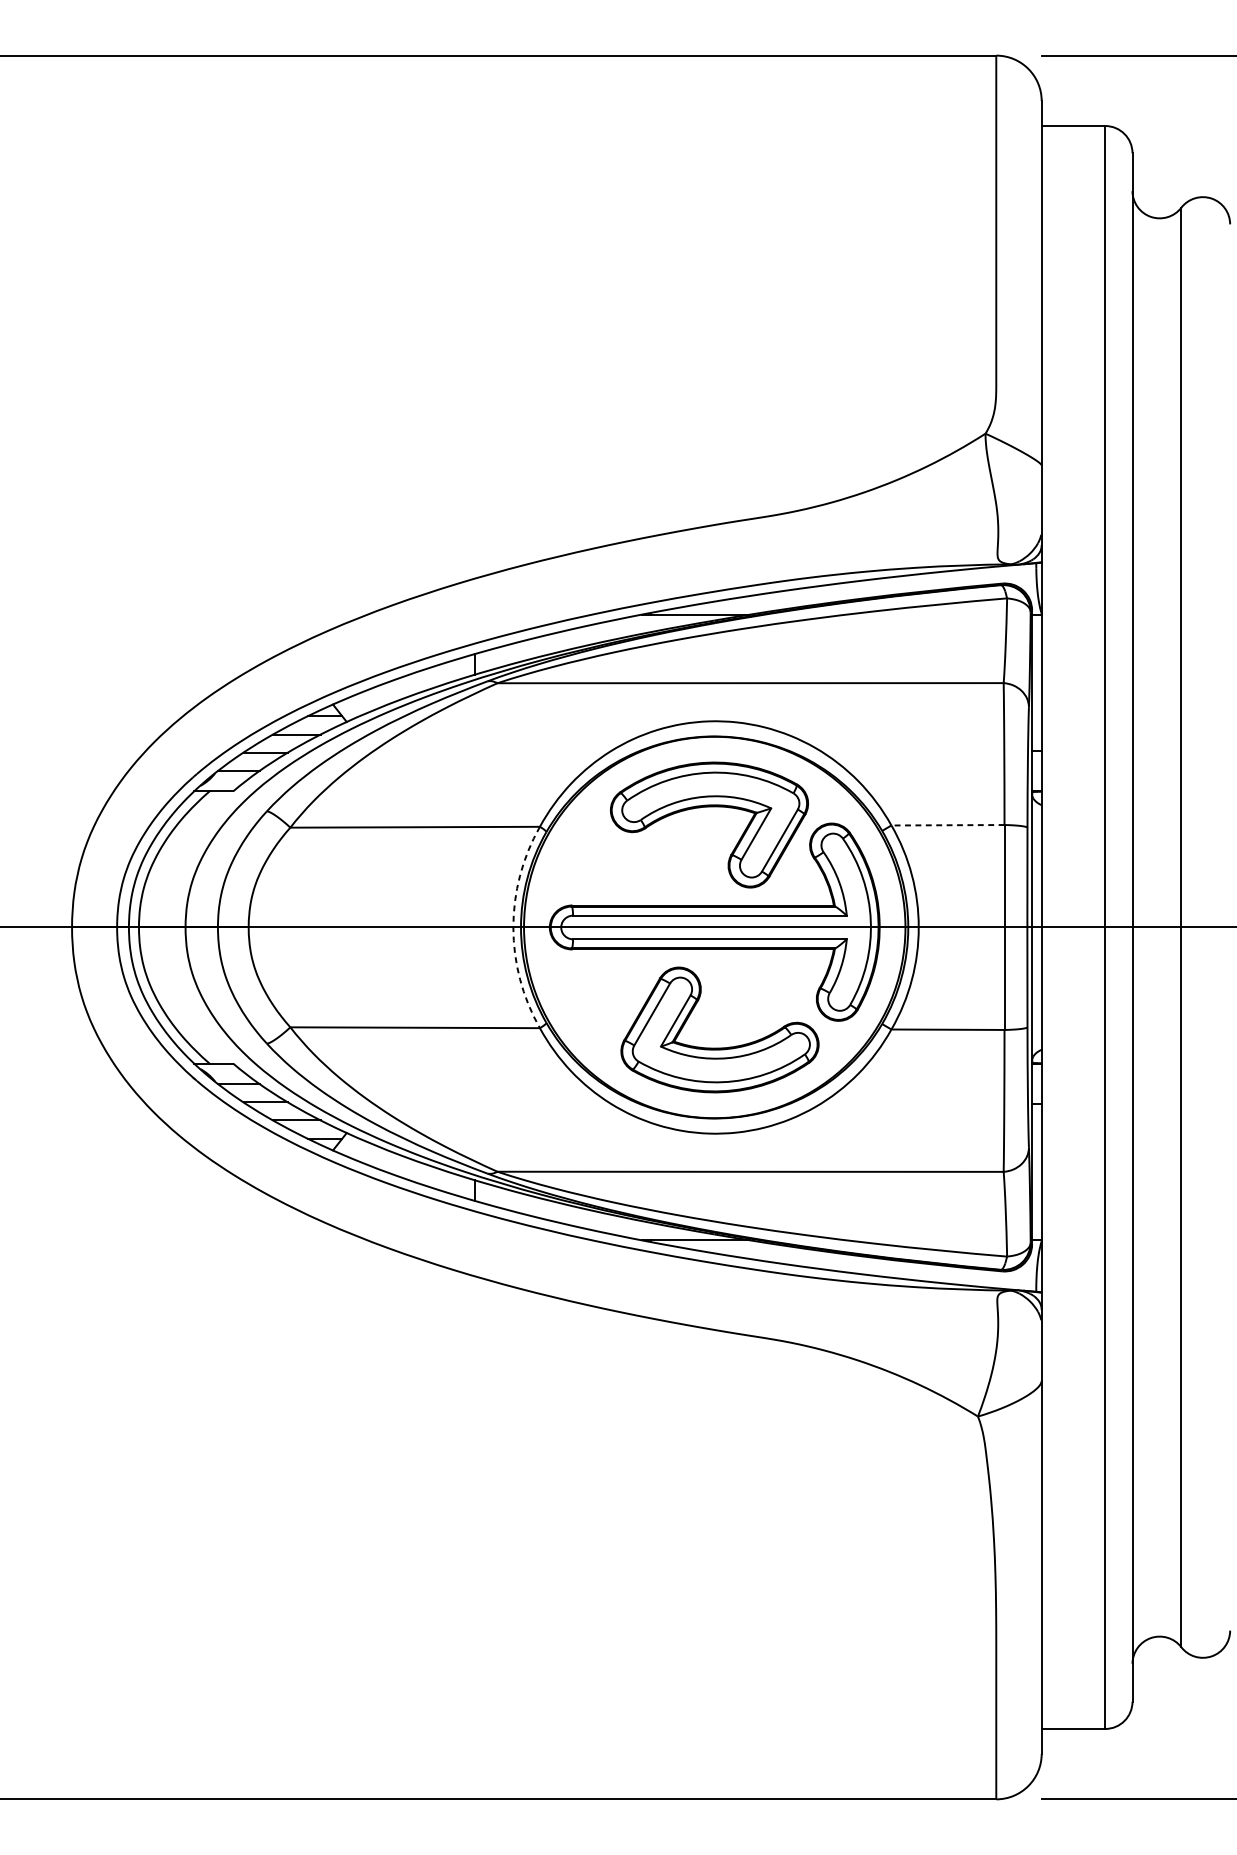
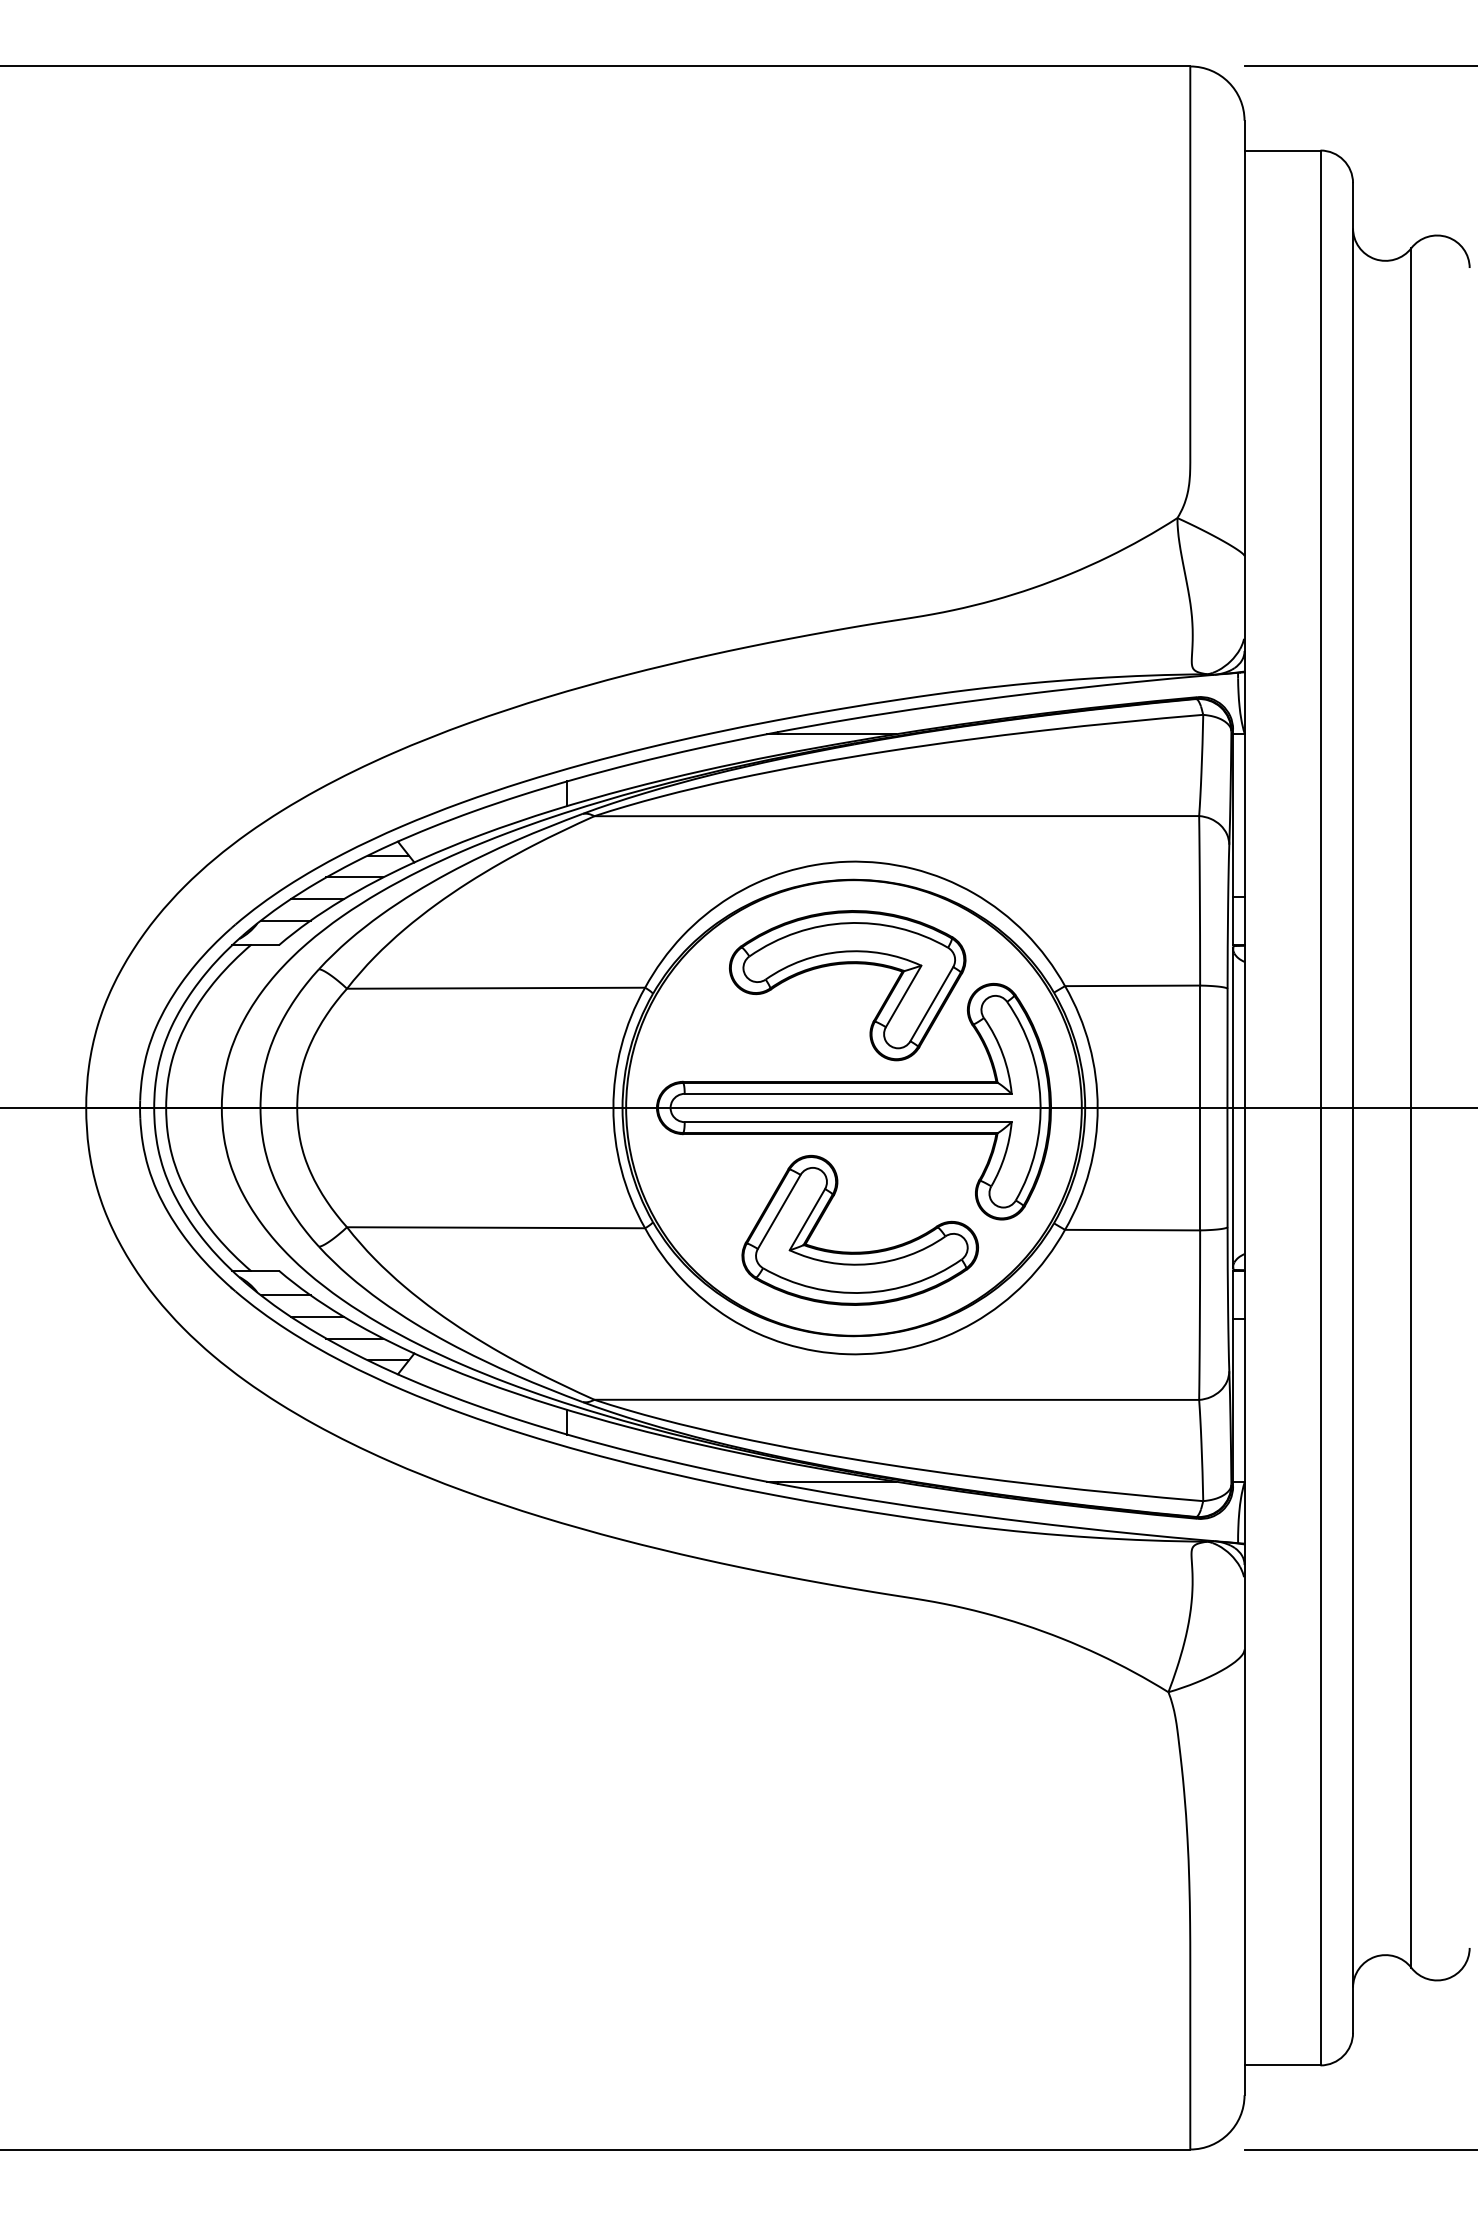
line: (947, 824) -> (1132, 985), dashed -> solid
arc: (513, 927) -> (613, 1108), dashed -> solid

